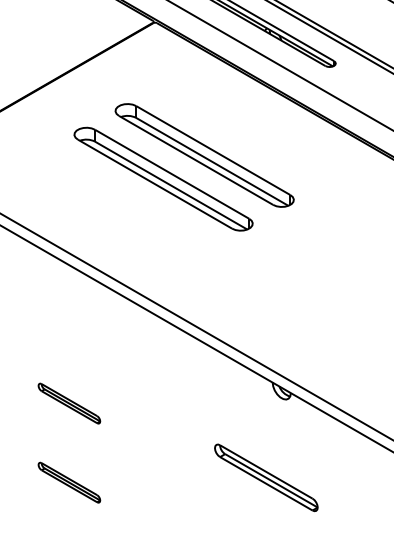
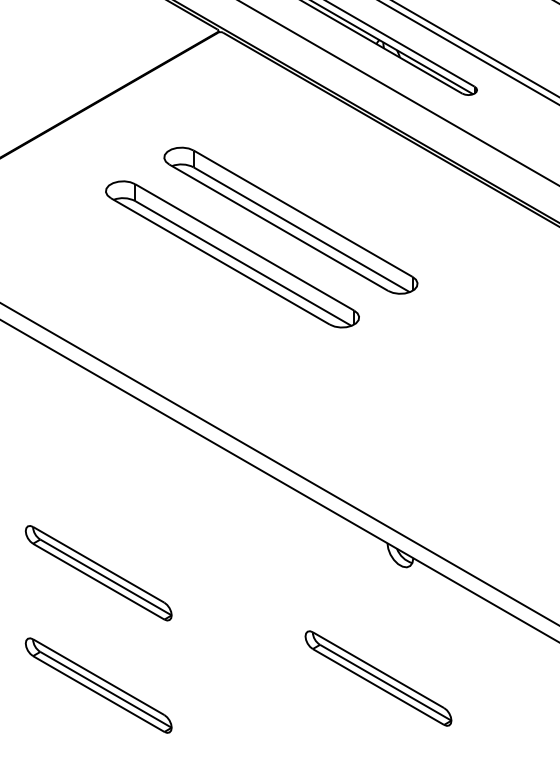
part: (69, 403) -> (98, 572), size x1.67
part: (69, 482) -> (98, 685), size x1.67

